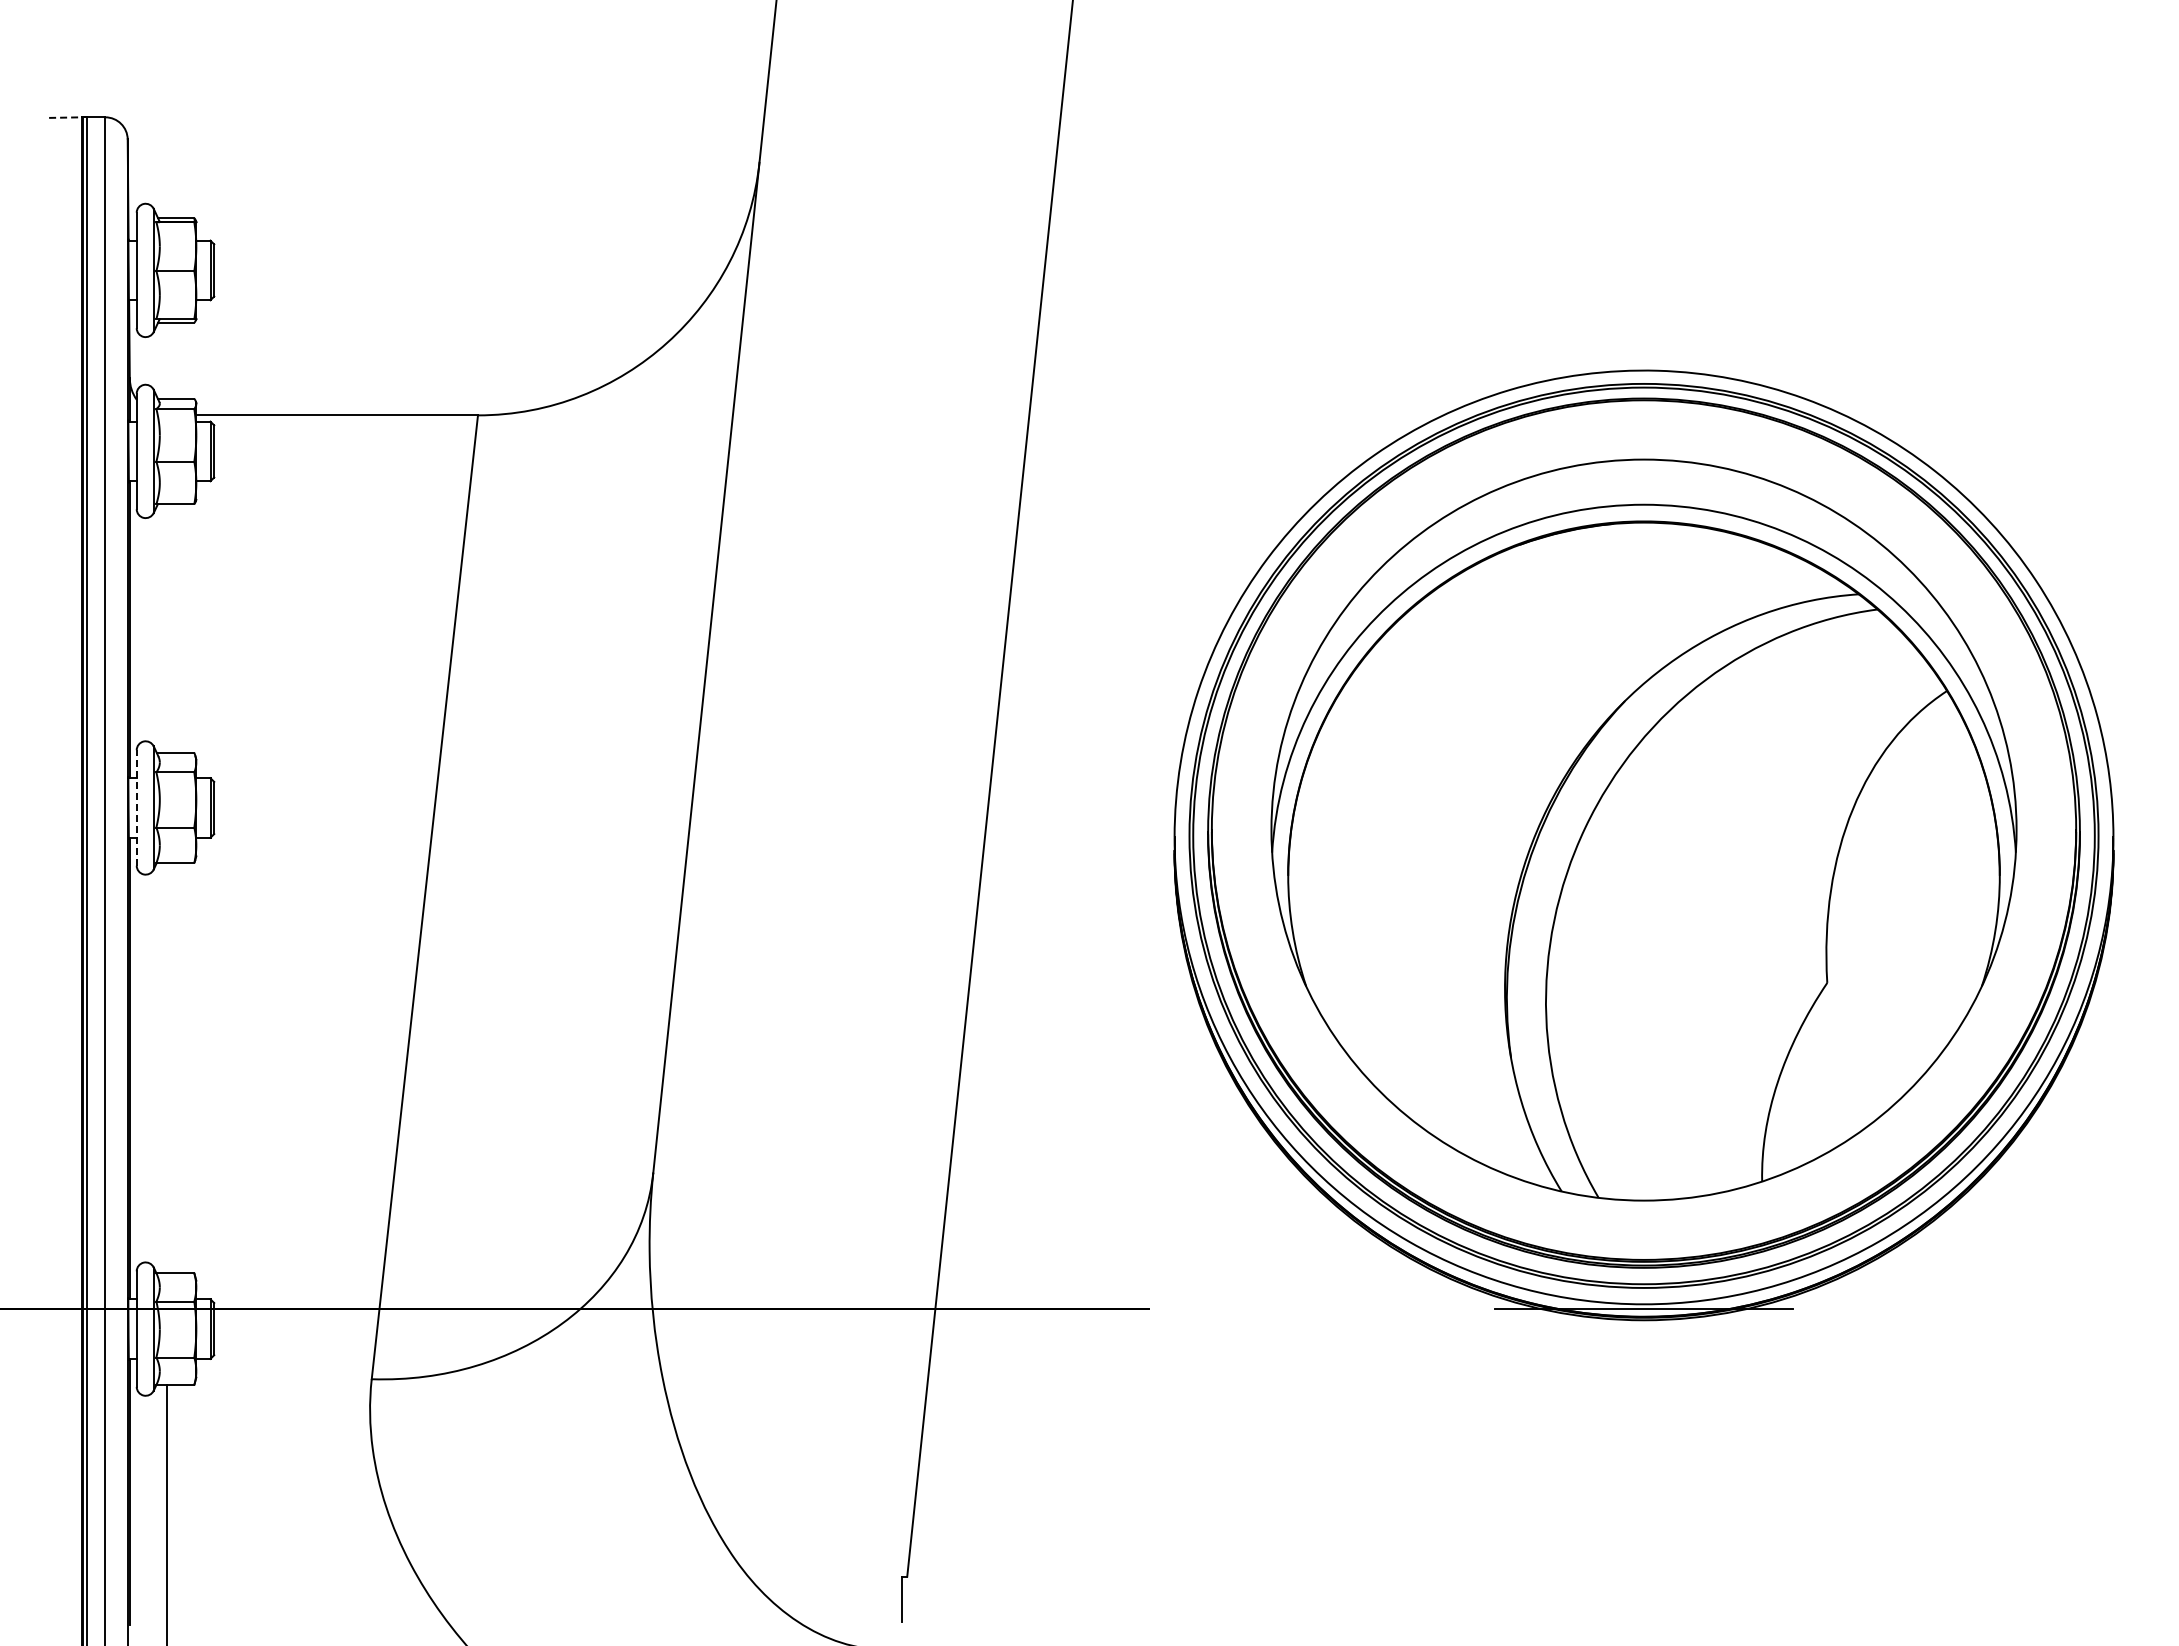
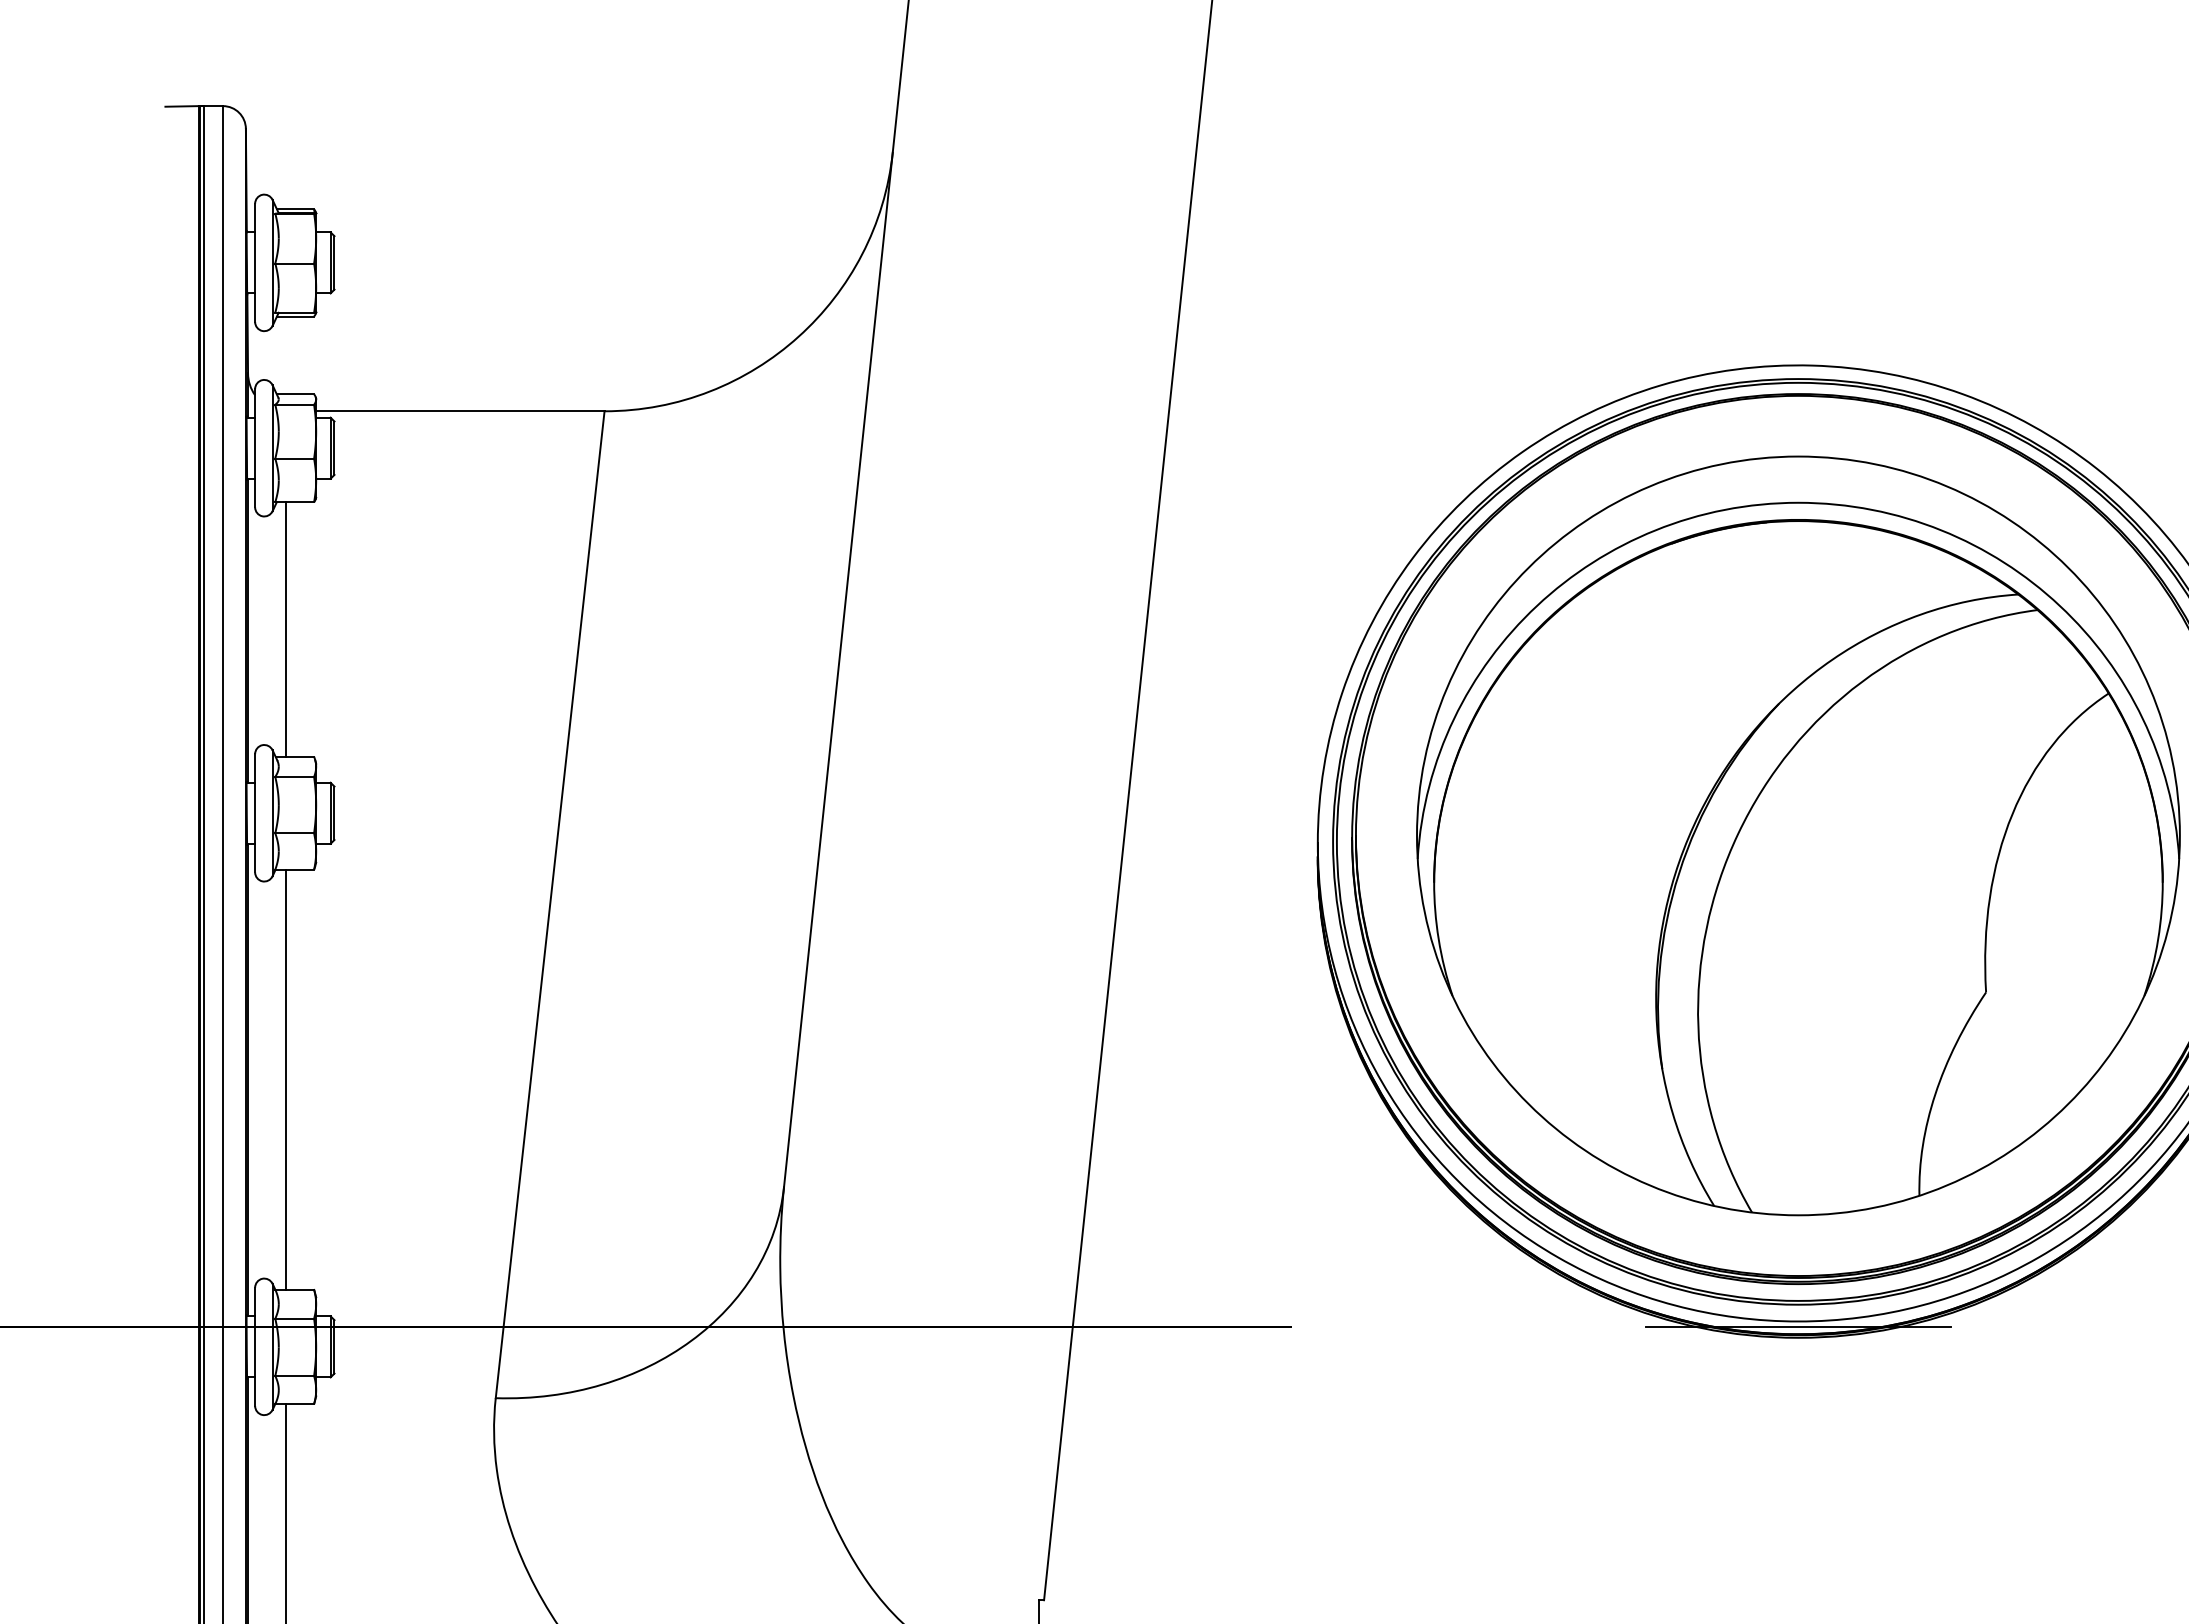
line: (65, 117) -> (182, 106), dashed -> solid
line: (167, 628) -> (286, 629), added
line: (136, 807) -> (254, 812), dashed -> solid
line: (167, 1068) -> (286, 1080), added

